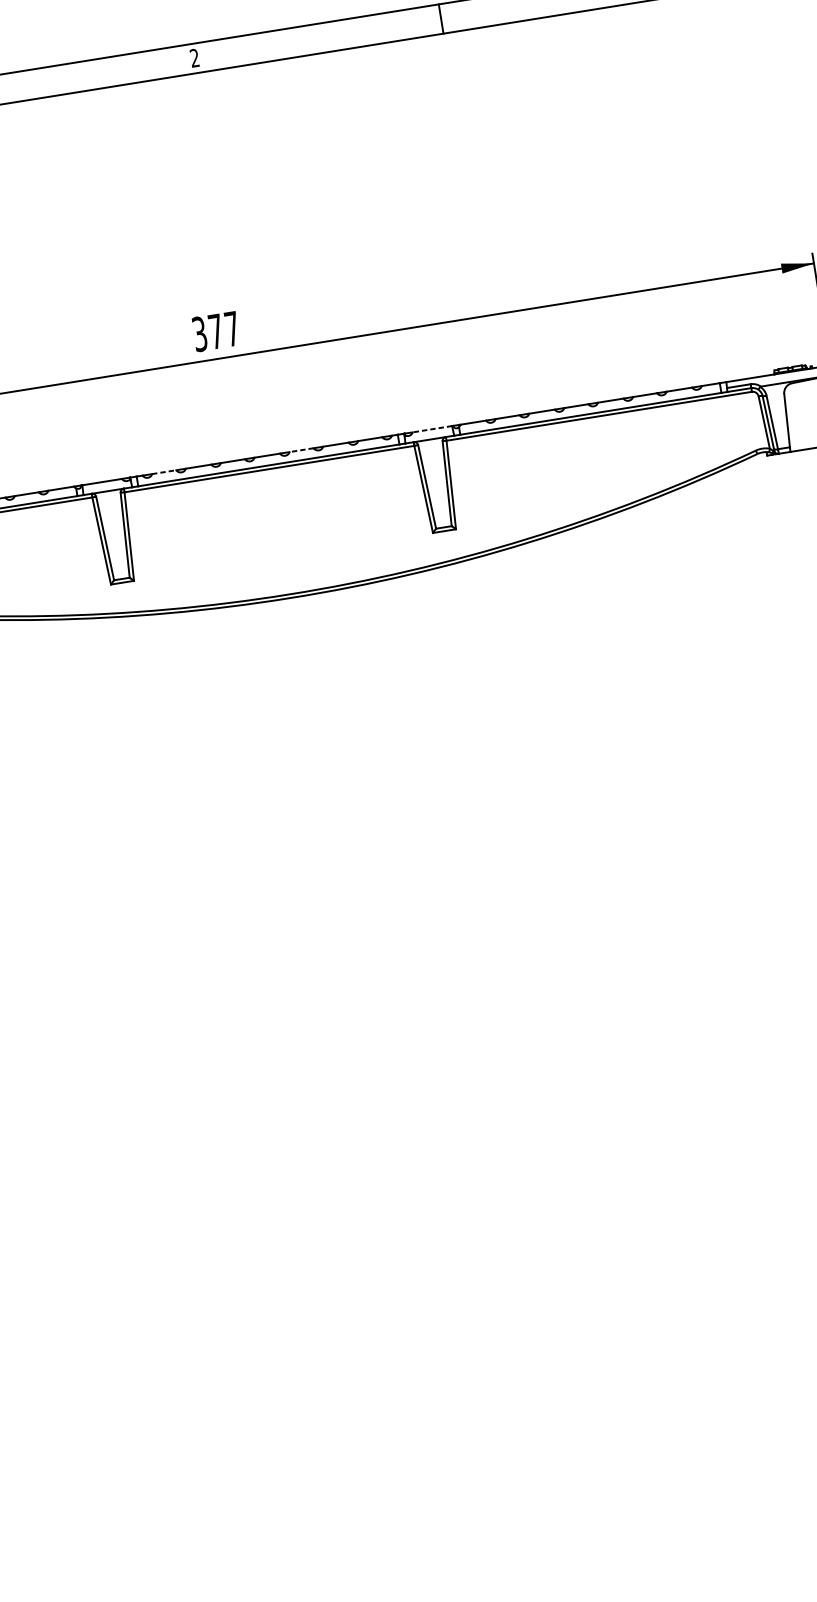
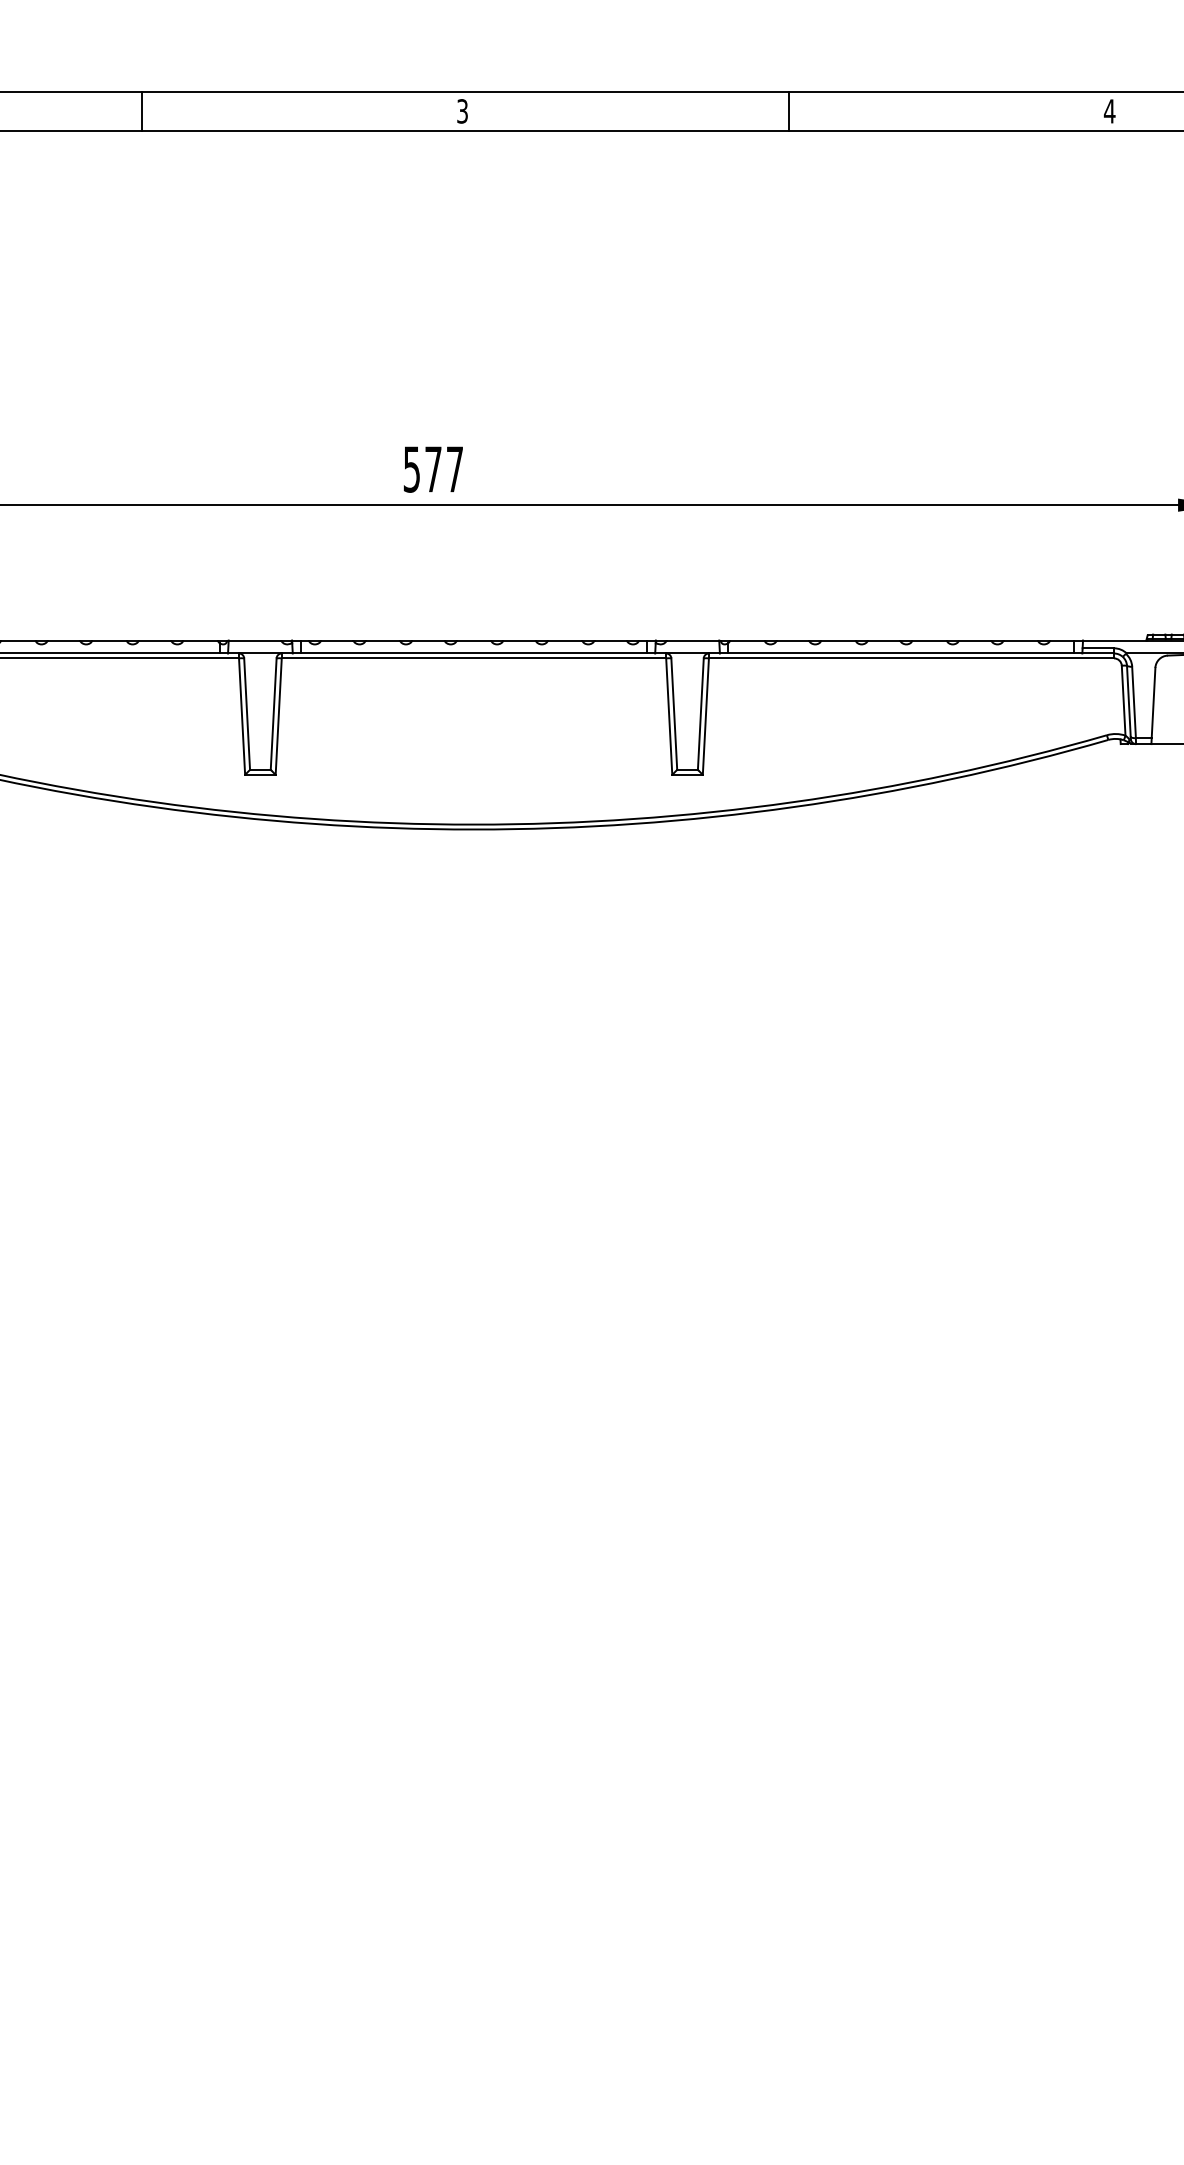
text: (194, 58) -> (462, 111), 2 -> 3
text: (199, 334) -> (411, 469), 377 -> 577
line: (431, 429) -> (692, 640), dashed -> solid
line: (301, 450) -> (519, 640), dashed -> solid
line: (164, 472) -> (337, 640), dashed -> solid

